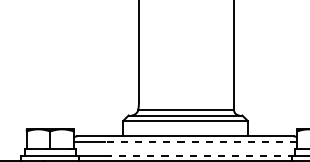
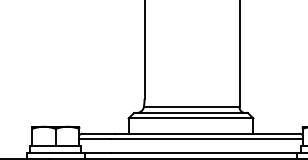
line: (200, 141) -> (206, 138), dashed -> solid
line: (198, 155) -> (204, 152), dashed -> solid

